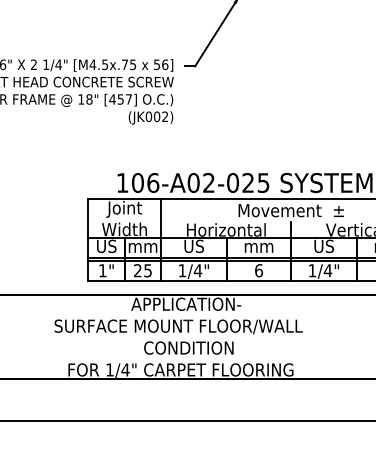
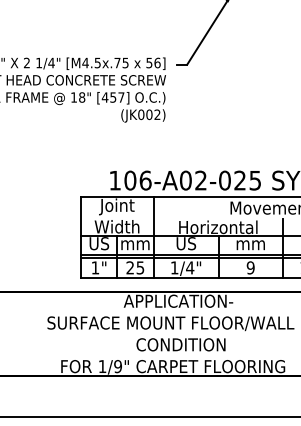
text: (258, 270) -> (250, 267), 6 -> 9
text: (125, 369) -> (118, 366), 1/4" -> 1/9"

